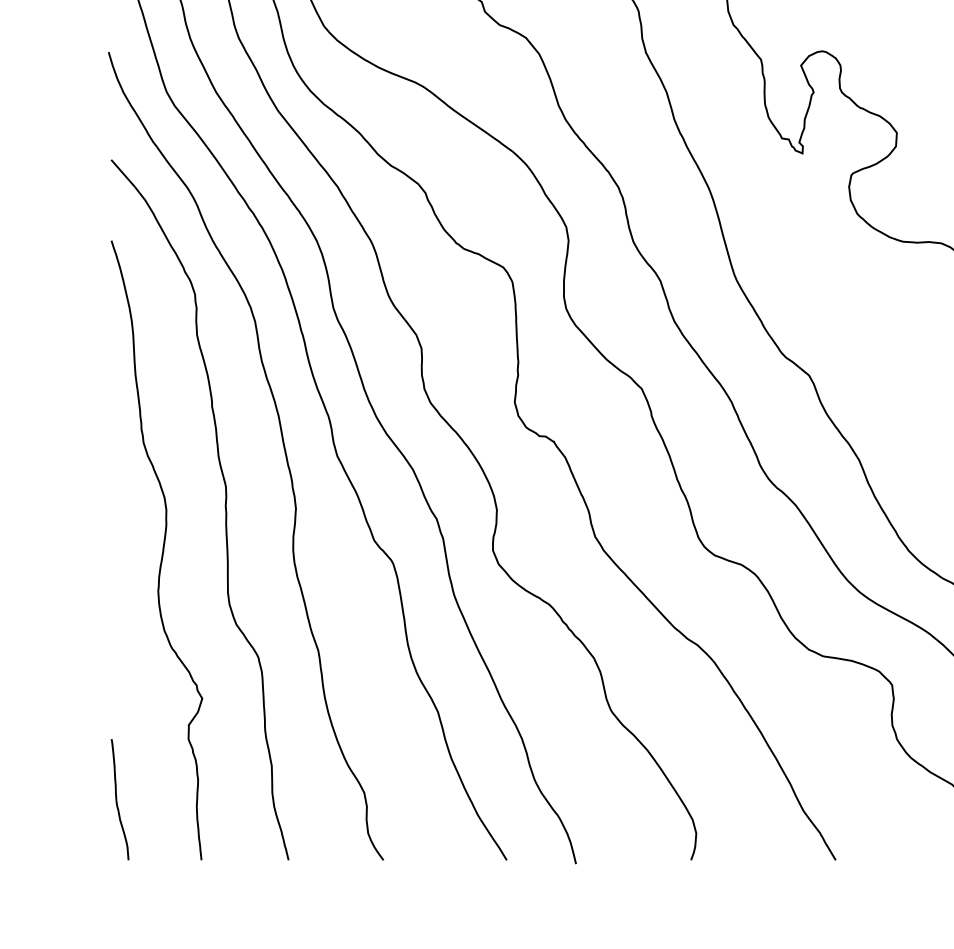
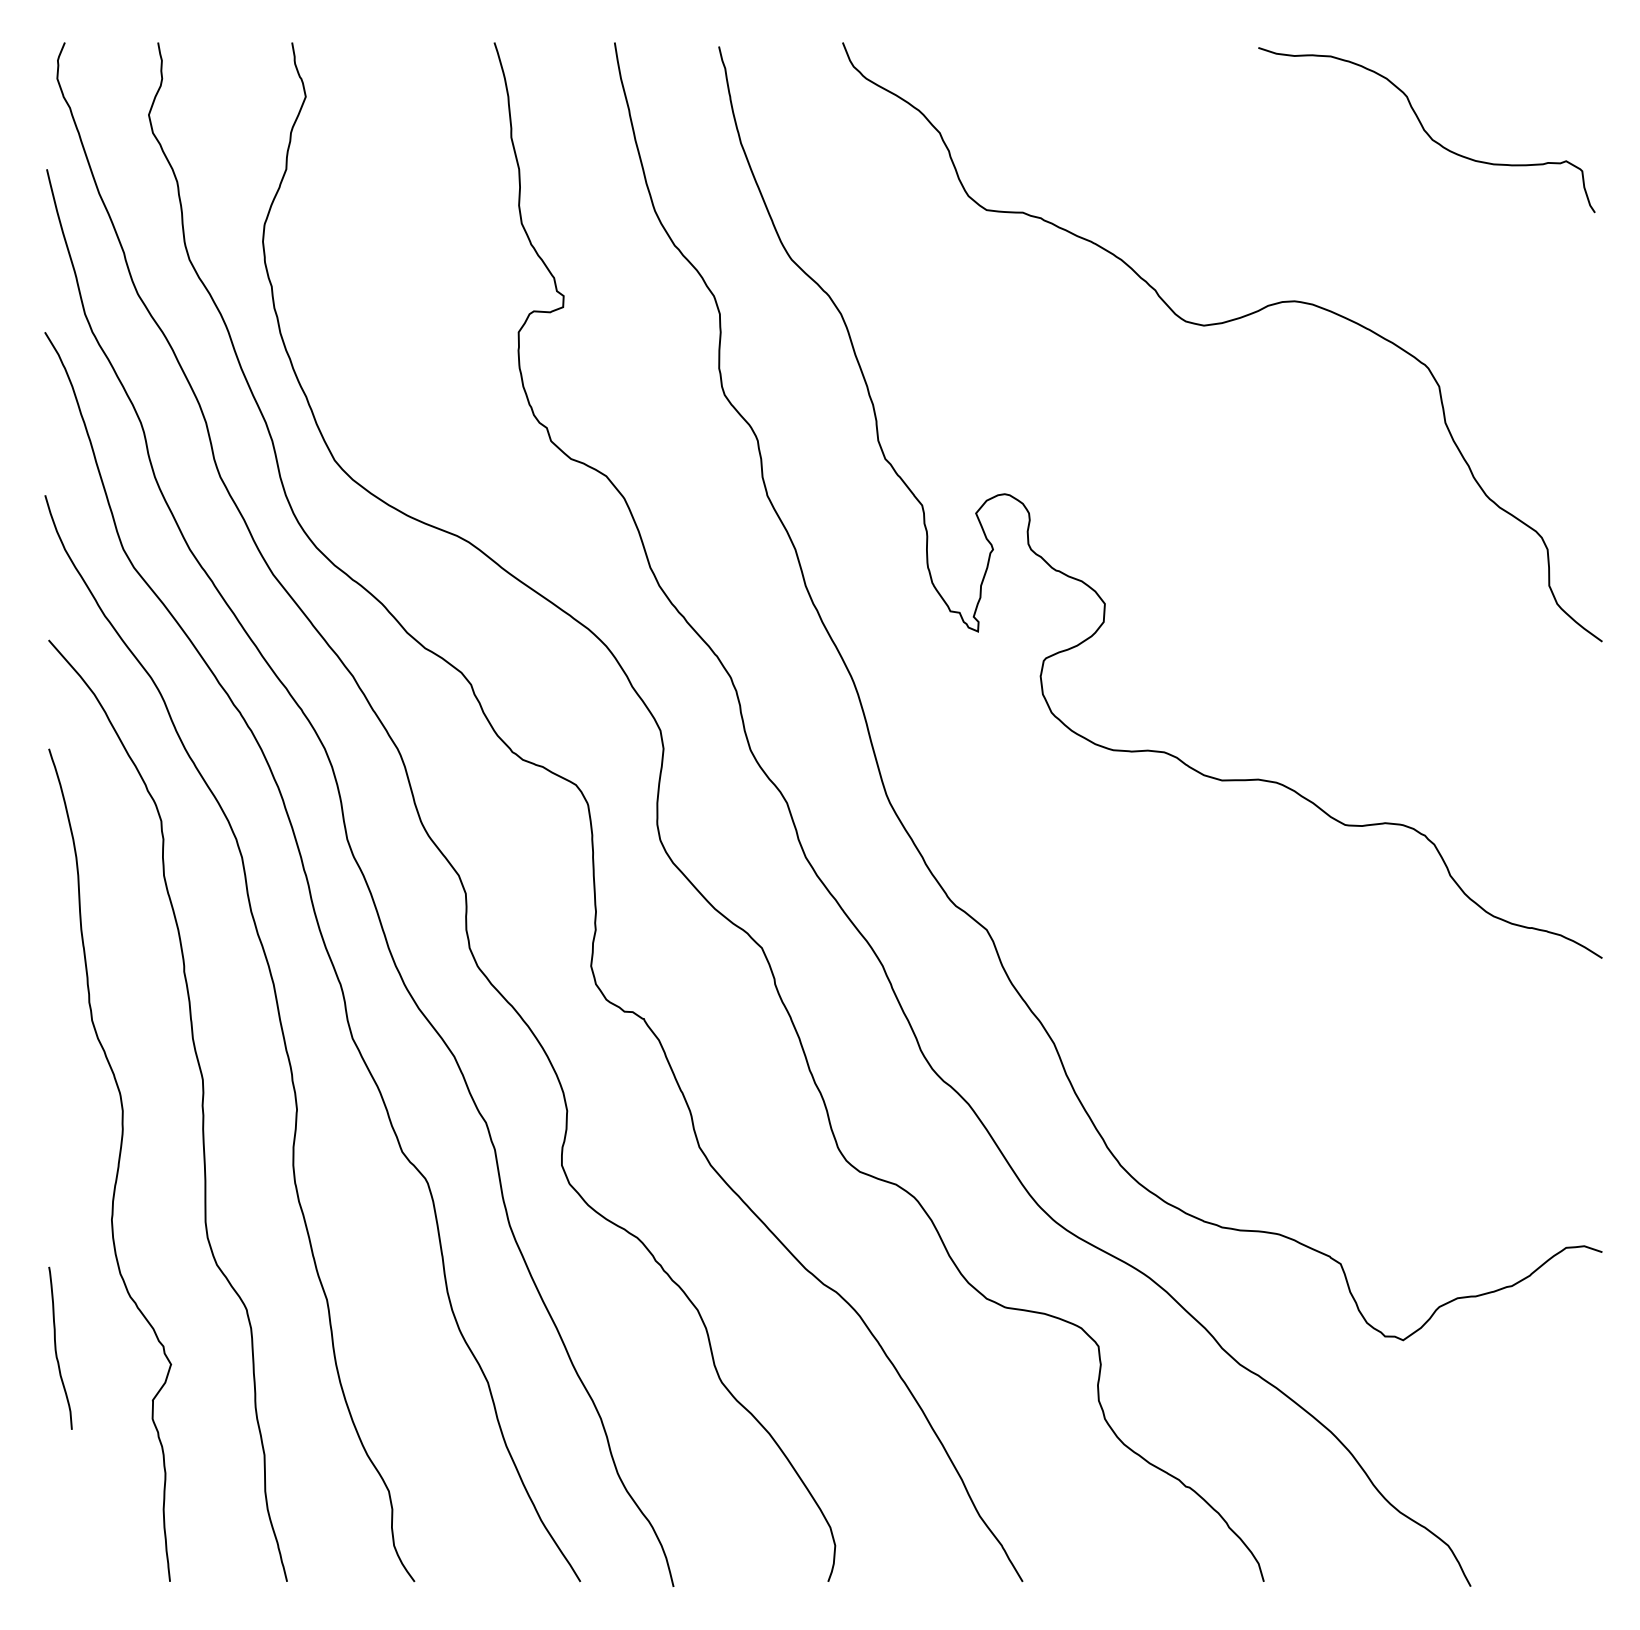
curve: (117, 799) -> (56, 1347), moved

